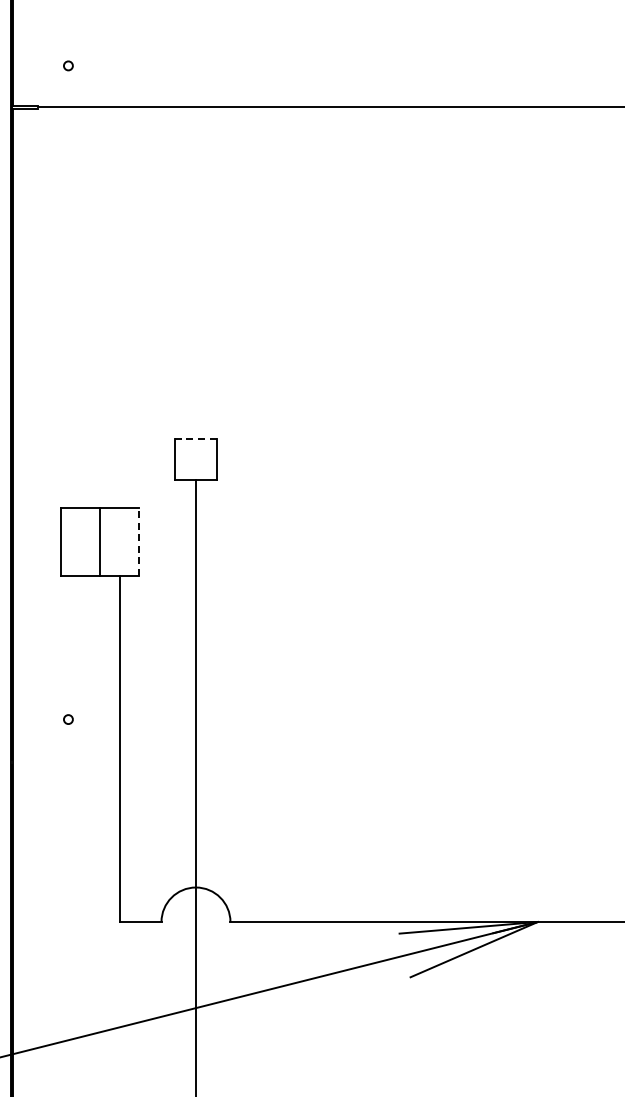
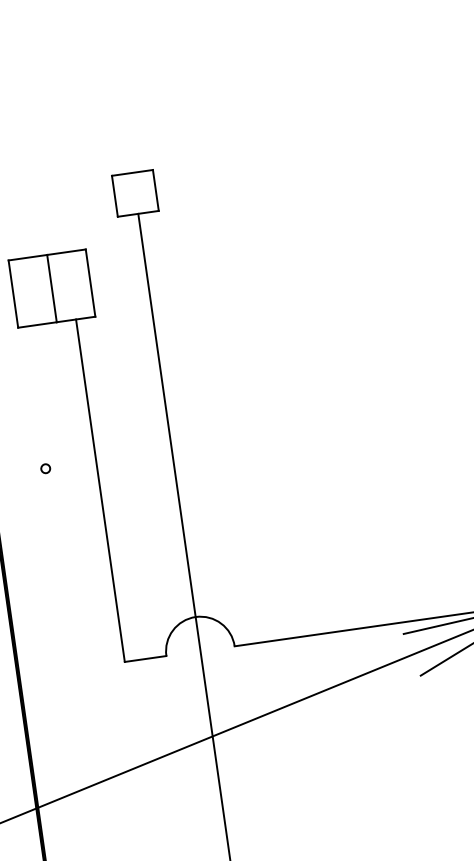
line: (195, 438) -> (131, 172), dashed -> solid
line: (138, 542) -> (90, 283), dashed -> solid

